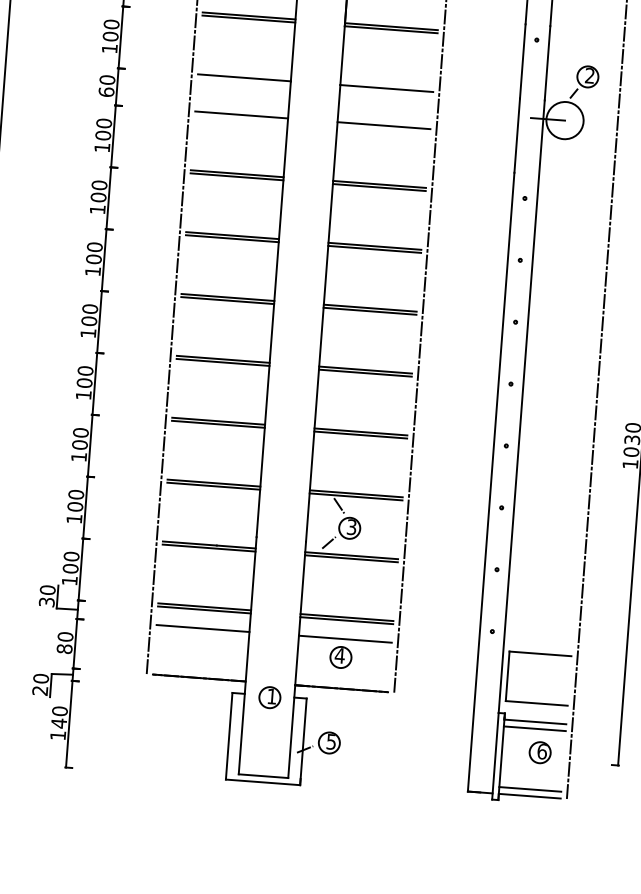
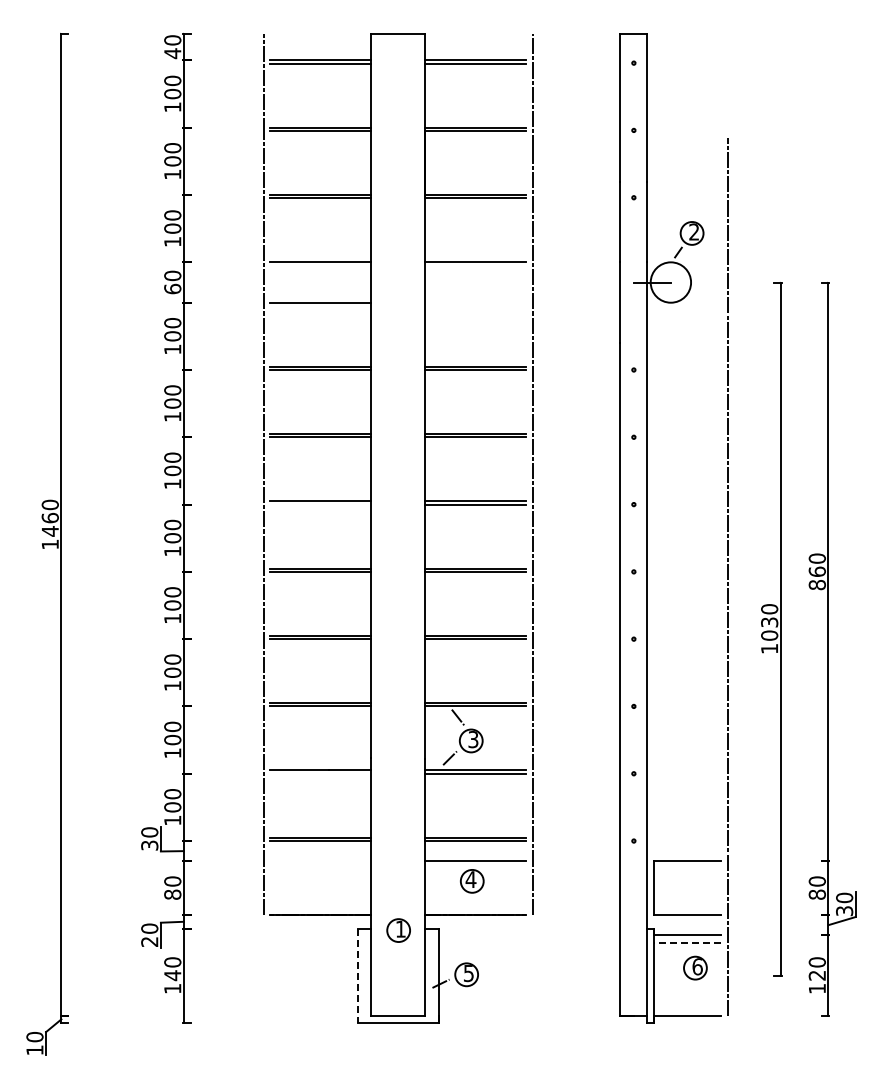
line: (383, 125) -> (475, 302), removed
line: (227, 300) -> (320, 504), removed
line: (208, 547) -> (320, 773), removed
line: (202, 628) -> (320, 861), removed
line: (534, 728) -> (687, 942), solid -> dashed
line: (228, 737) -> (357, 976), solid -> dashed
line: (530, 789) -> (687, 1008), removed

